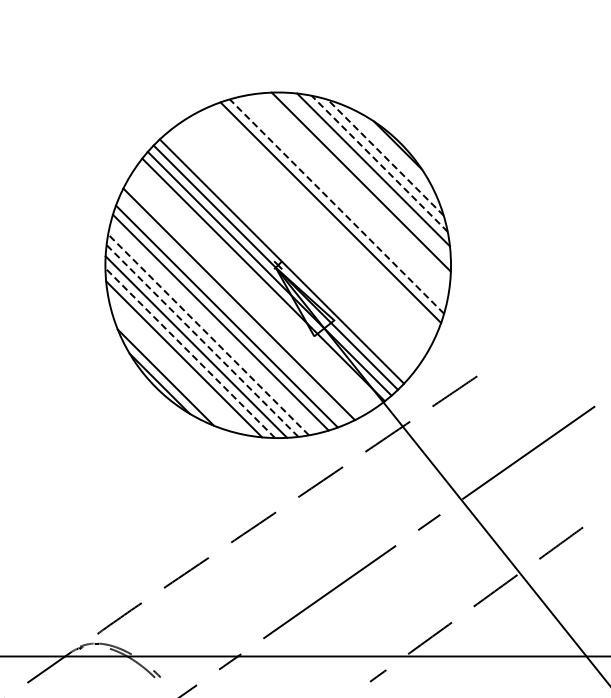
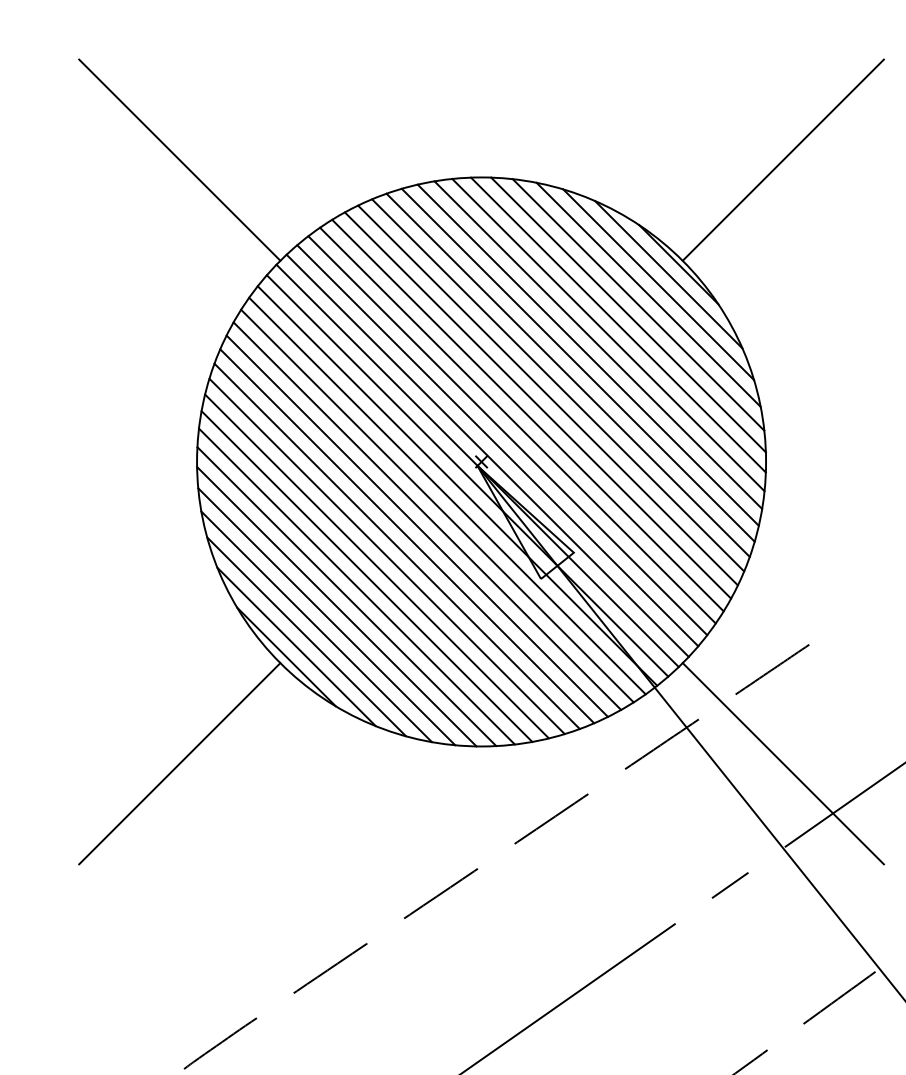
line: (94, 81) -> (179, 159), added
line: (461, 81) -> (783, 159), added
line: (391, 151) -> (668, 274), added
line: (385, 157) -> (658, 284), dashed -> solid
line: (379, 163) -> (648, 294), dashed -> solid
line: (367, 175) -> (628, 314), added
line: (355, 188) -> (608, 335), added
line: (348, 193) -> (597, 343), added
line: (342, 200) -> (587, 355), added
line: (336, 206) -> (577, 365), dashed -> solid
line: (324, 218) -> (557, 384), added
line: (318, 224) -> (547, 394), added
line: (312, 230) -> (538, 404), added
line: (306, 237) -> (528, 416), added
line: (300, 243) -> (518, 426), added
line: (294, 249) -> (508, 435), added
line: (287, 255) -> (496, 445), added
line: (257, 285) -> (447, 495), added
line: (251, 291) -> (437, 505), added
line: (244, 297) -> (426, 514), added
line: (232, 309) -> (406, 534), added
line: (214, 328) -> (376, 566), added
line: (208, 334) -> (366, 575), dashed -> solid
line: (202, 341) -> (356, 587), dashed -> solid
line: (190, 353) -> (337, 607), dashed -> solid
line: (178, 365) -> (317, 626), added
line: (171, 371) -> (305, 636), added
line: (94, 448) -> (179, 763), added
line: (461, 448) -> (783, 763), added

